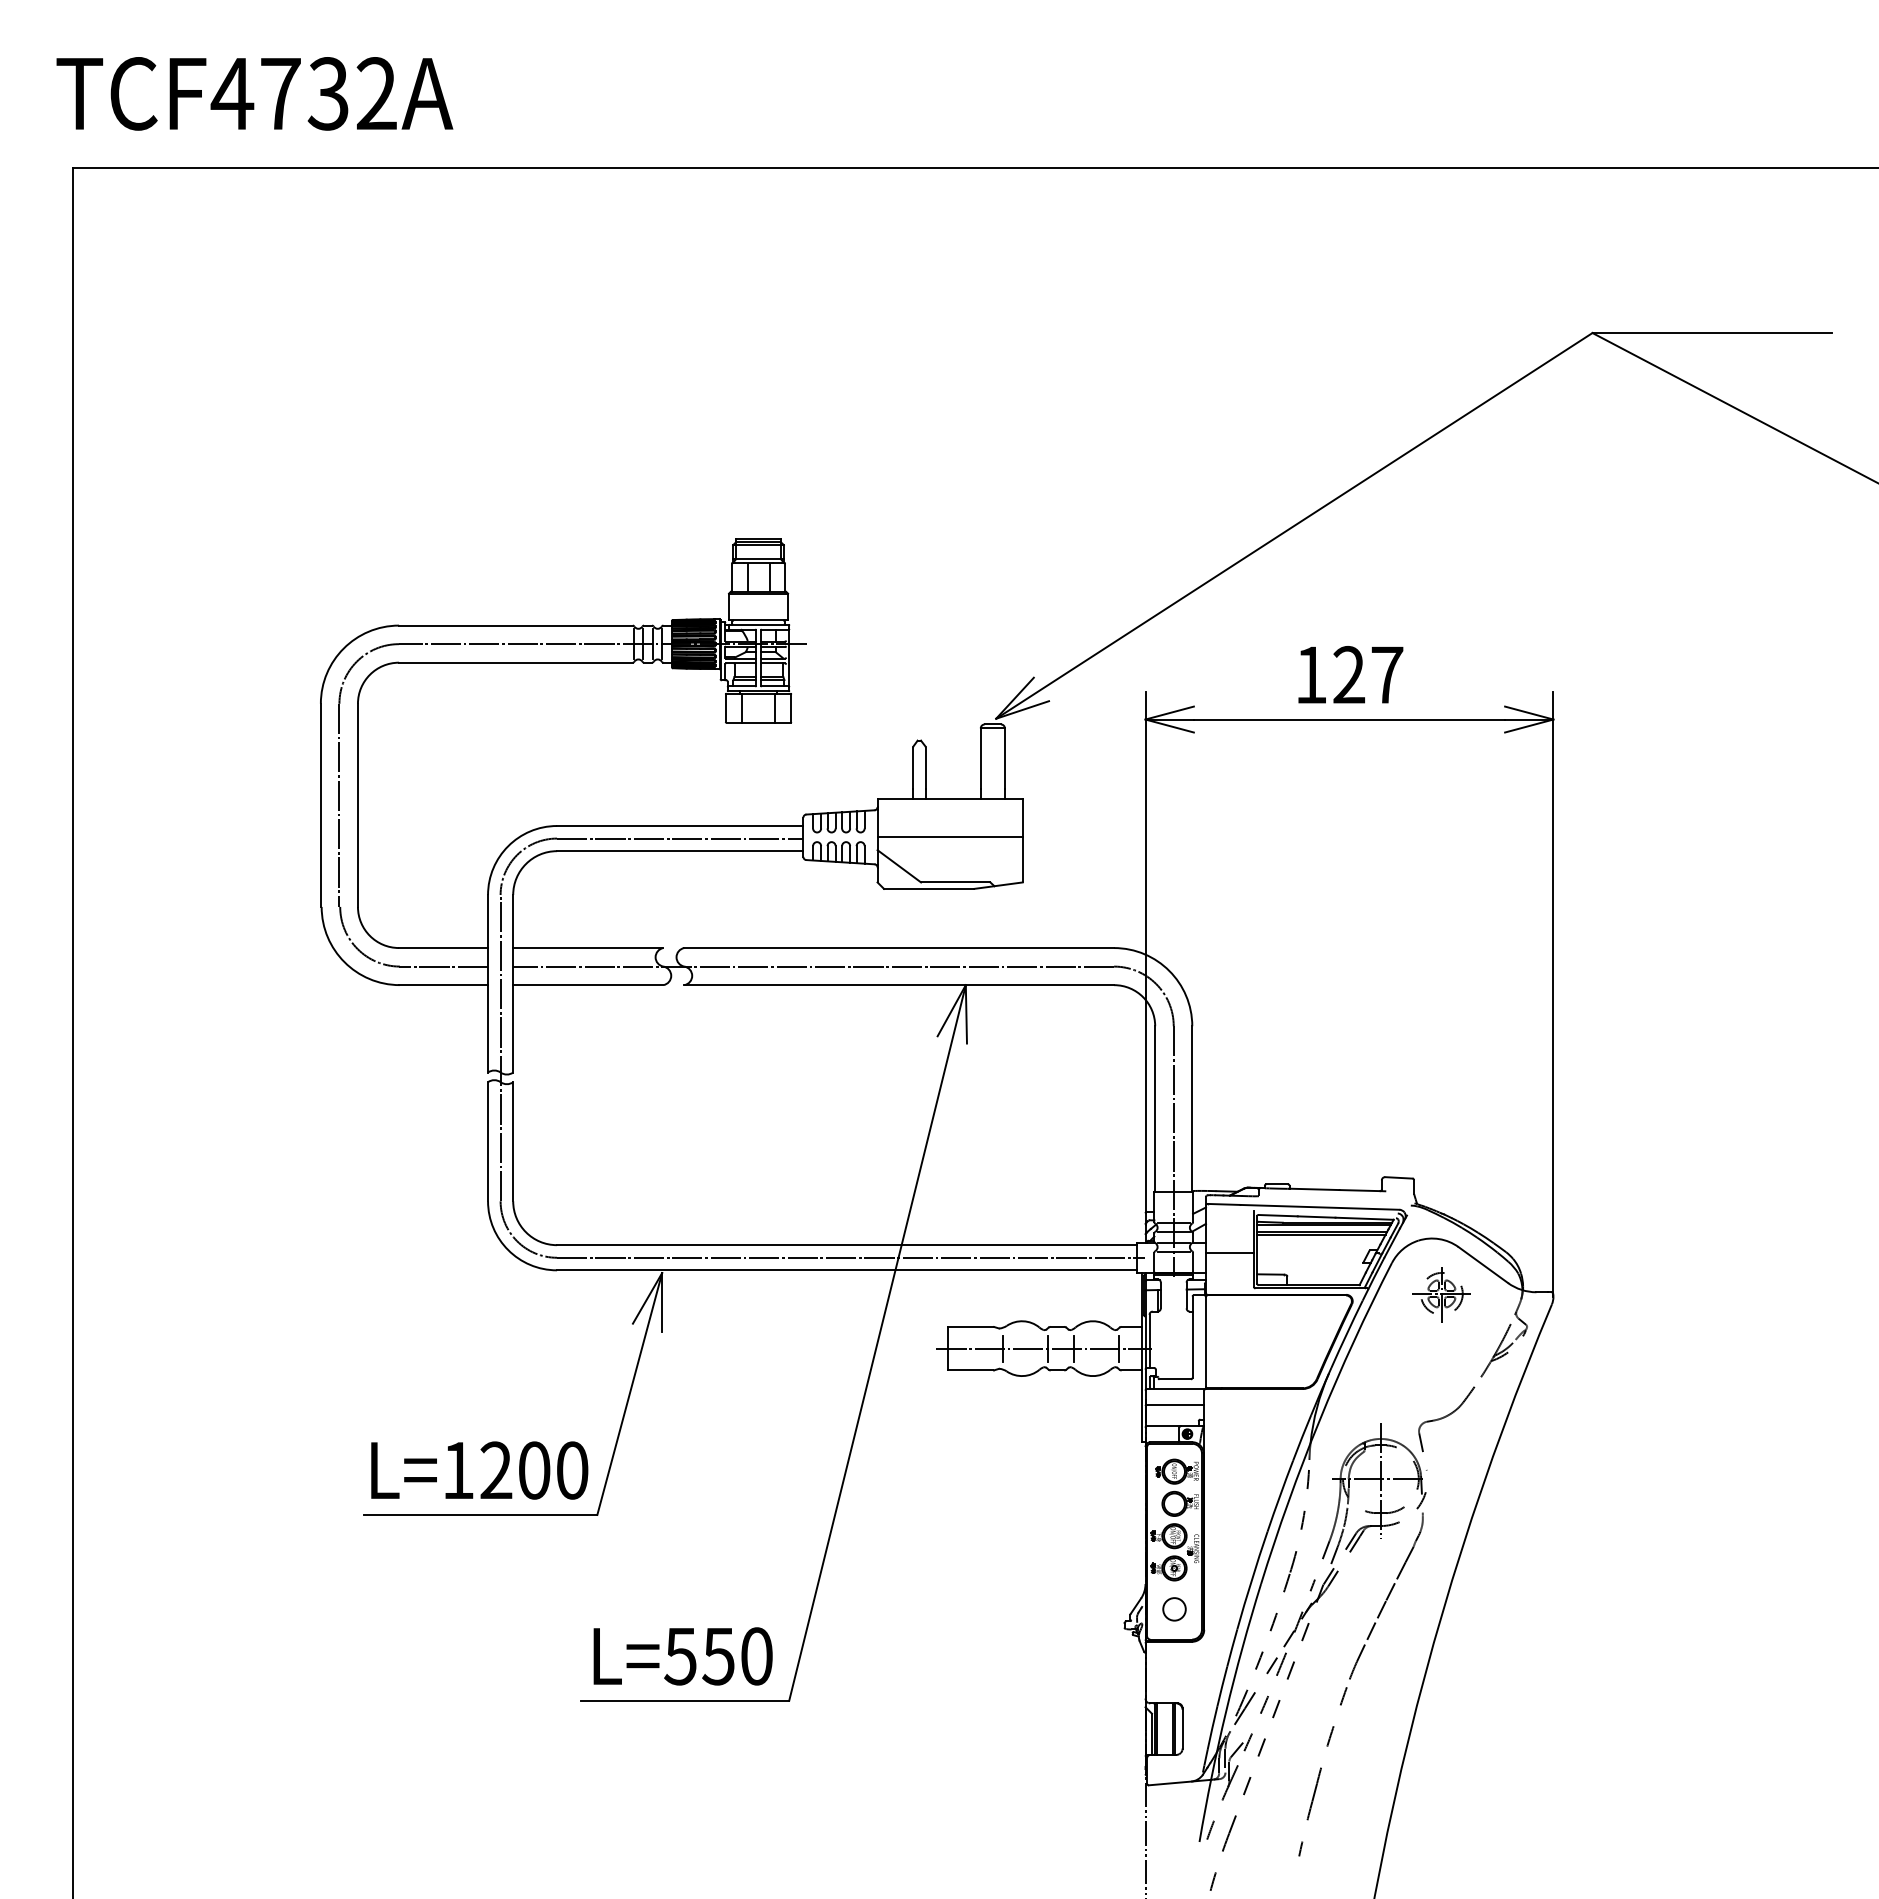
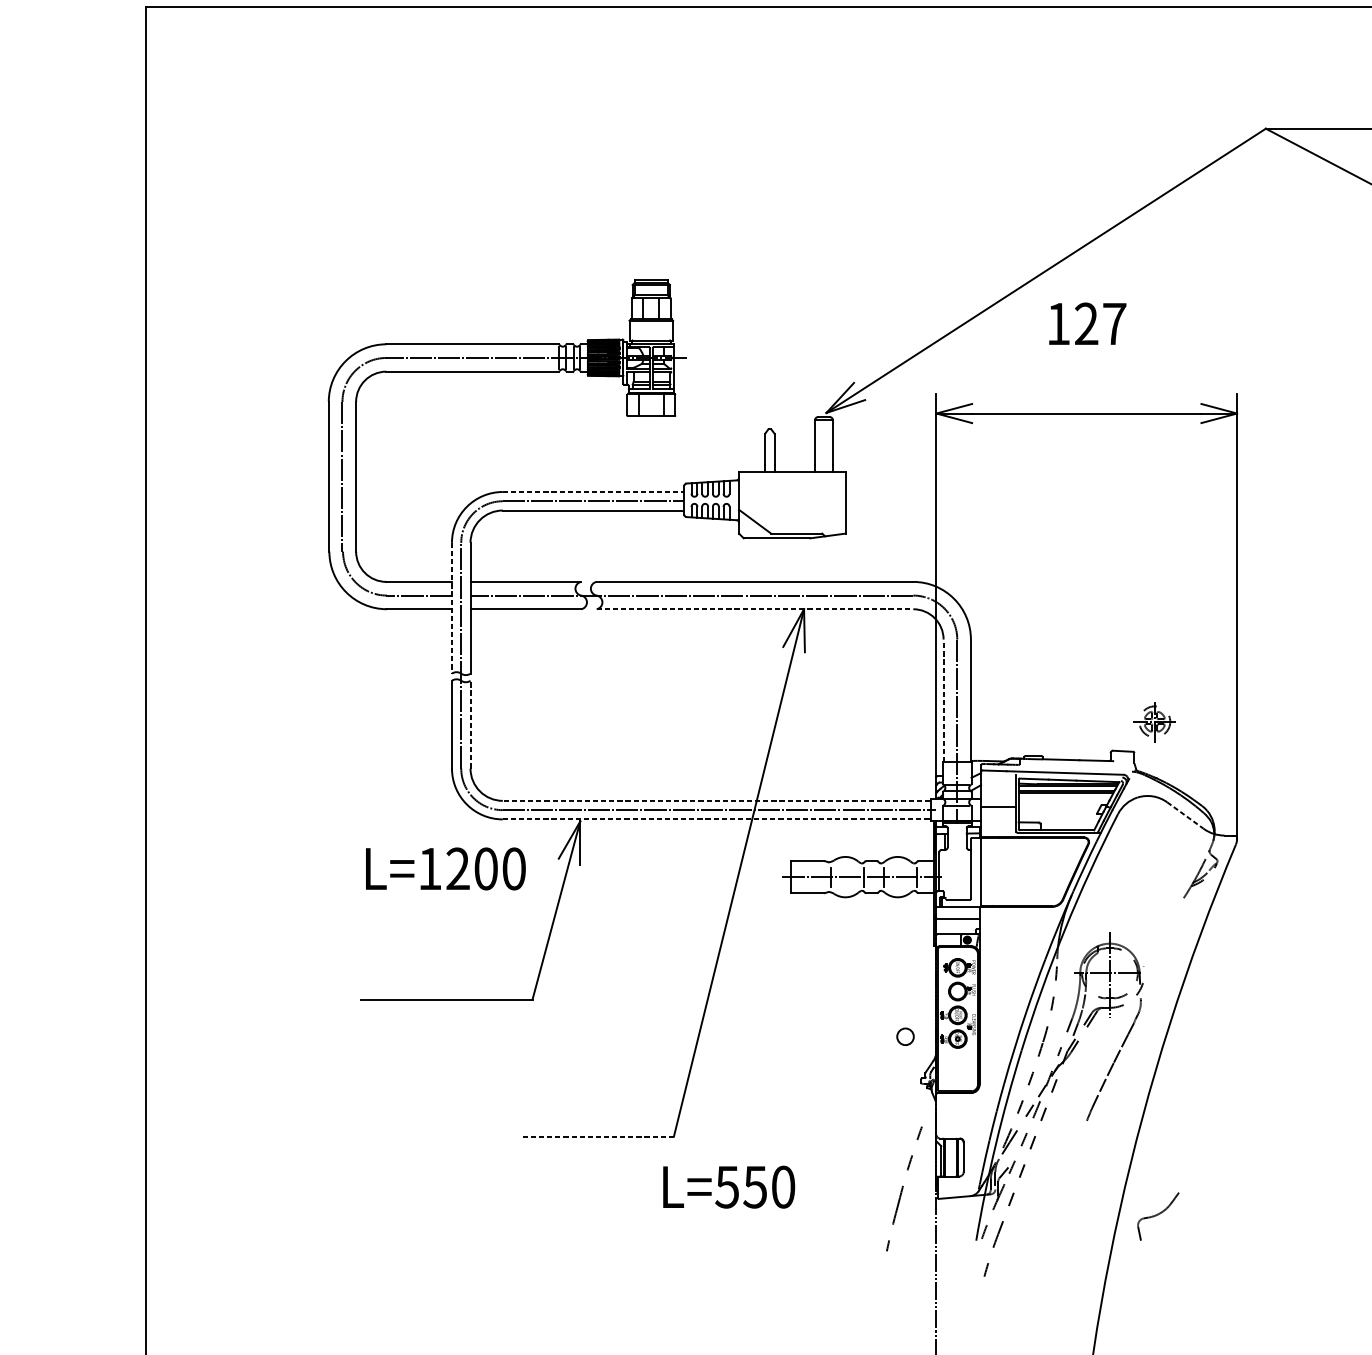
text: (1350, 674) -> (1087, 323), moved
line: (680, 826) -> (593, 492), solid -> dashed
line: (949, 837) -> (792, 500), removed
line: (488, 983) -> (452, 608), solid -> dashed
line: (899, 985) -> (755, 609), solid -> dashed
line: (1155, 1108) -> (943, 700), solid -> dashed
line: (513, 1141) -> (470, 724), solid -> dashed
line: (846, 1245) -> (716, 801), solid -> dashed
line: (1483, 1265) -> (1185, 815), solid -> dashed
line: (847, 1270) -> (716, 819), solid -> dashed
part: (1441, 1294) -> (1154, 722), moved
part: (1446, 1419) -> (1158, 1216), moved
text: (479, 1470) -> (445, 868), moved
circle: (1174, 1609) -> (905, 1036), moved
text: (682, 1656) -> (728, 1187), moved
line: (684, 1700) -> (596, 1136), solid -> dashed
part: (1322, 1771) -> (904, 1188), moved

